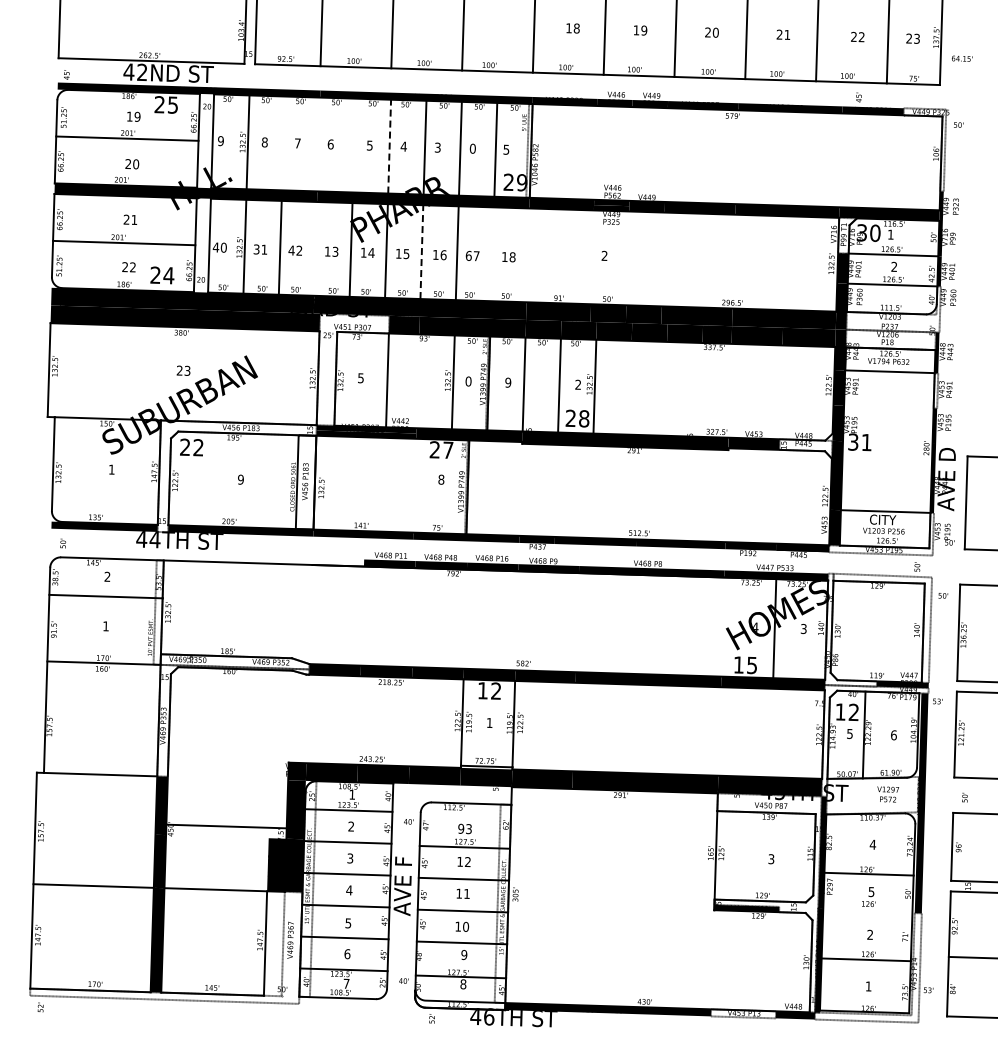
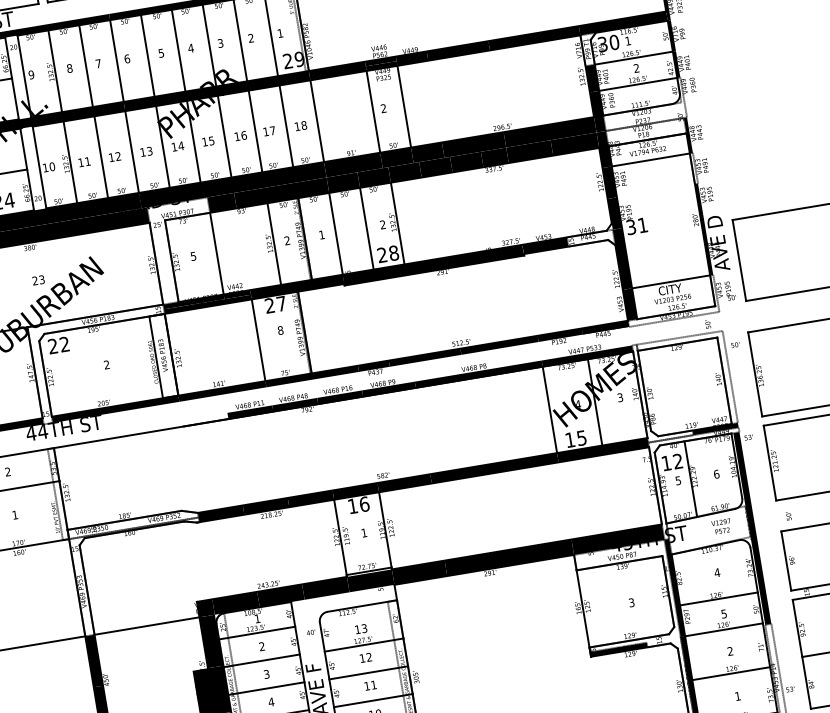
line: (283, 143) -> (86, 66), added
line: (318, 144) -> (116, 61), added
line: (353, 145) -> (147, 55), added
line: (389, 146) -> (178, 50), dashed -> solid
text: (472, 148) -> (250, 38), 0 -> 2
text: (506, 149) -> (280, 33), 5 -> 1
text: (215, 247) -> (45, 168), 40 -> 10
line: (315, 248) -> (131, 151), added
text: (256, 249) -> (80, 162), 31 -> 11
text: (291, 250) -> (111, 157), 42 -> 12
line: (421, 252) -> (224, 137), dashed -> solid
line: (492, 254) -> (286, 126), added
text: (468, 255) -> (265, 131), 67 -> 17
line: (527, 255) -> (316, 121), added
line: (592, 257) -> (373, 112), added
line: (627, 258) -> (403, 106), added
text: (468, 381) -> (287, 240), 0 -> 2
text: (508, 382) -> (322, 234), 9 -> 1
text: (240, 479) -> (106, 364), 9 -> 2
line: (414, 485) -> (258, 340), added
line: (722, 626) -> (549, 409), added
text: (496, 690) -> (364, 503), 12 -> 16
line: (226, 826) -> (146, 626), moved
text: (461, 828) -> (357, 629), 93 -> 13
line: (867, 909) -> (723, 629), added

